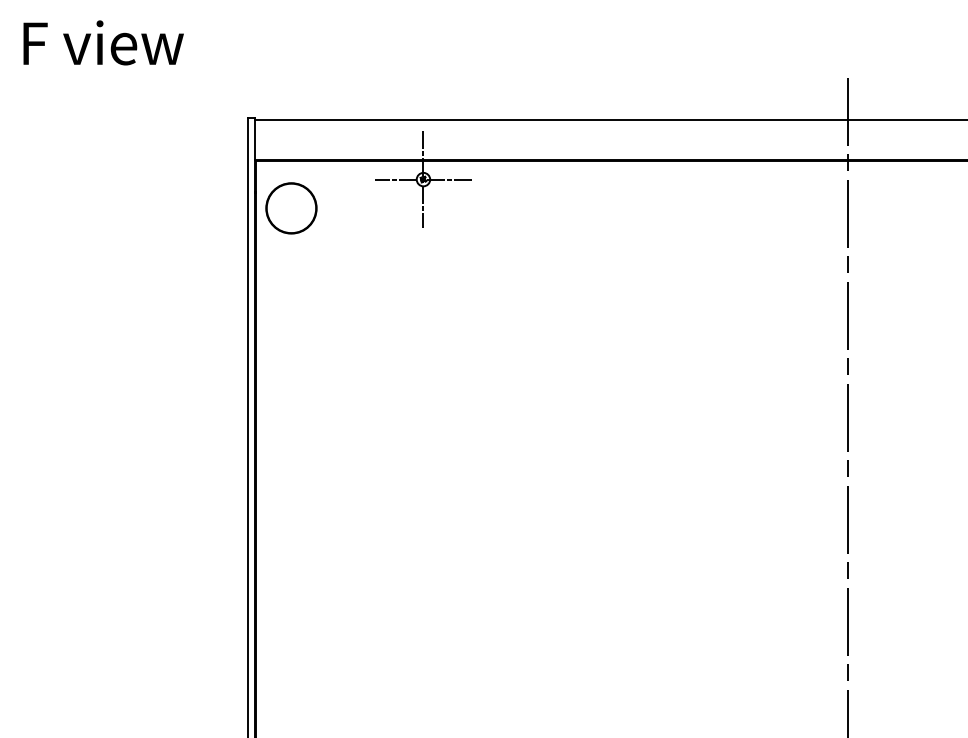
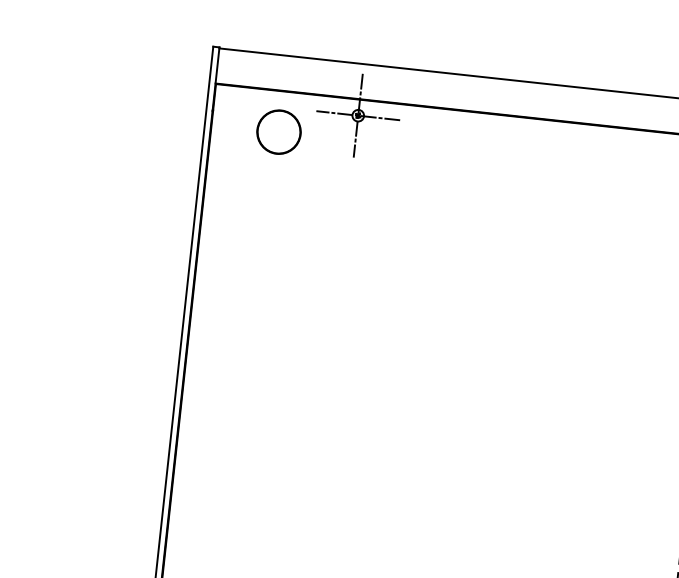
circle: (291, 208) -> (279, 132), moved

